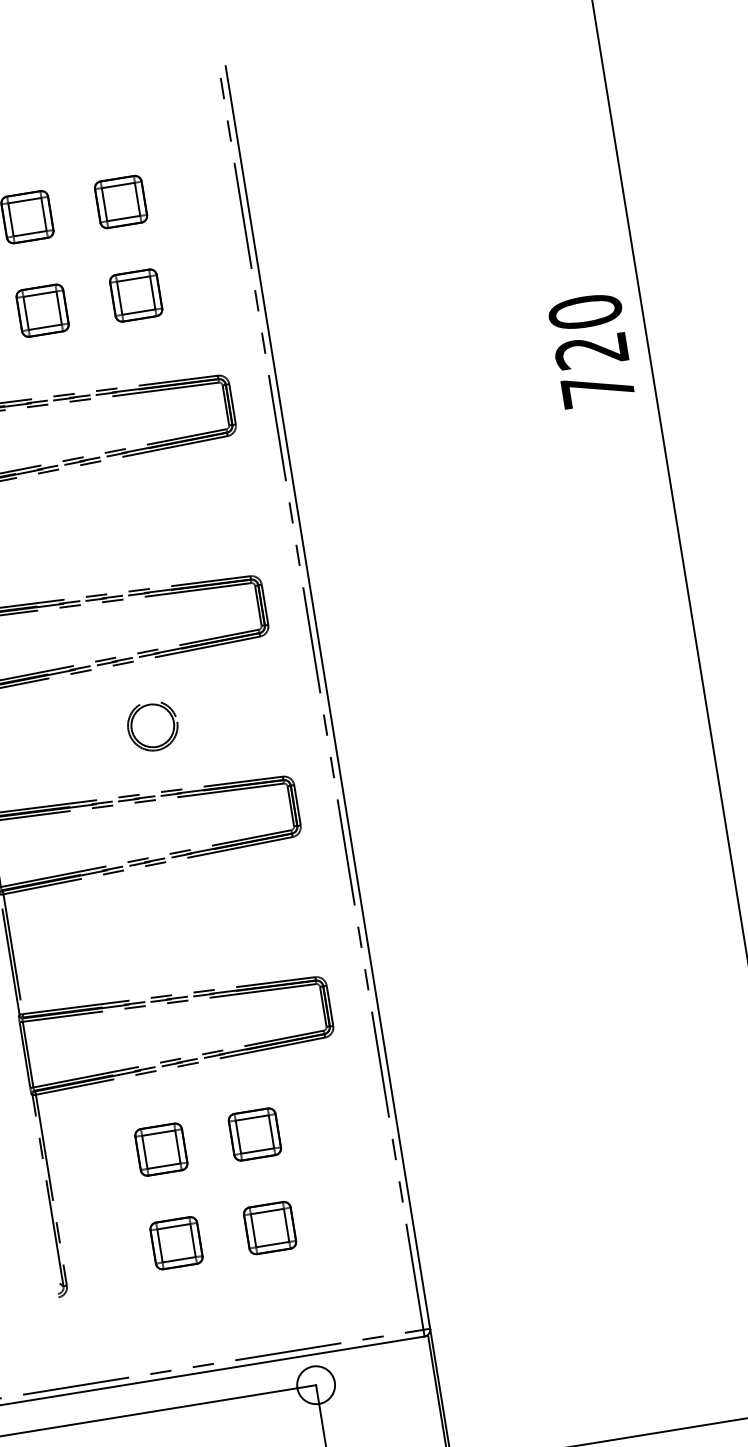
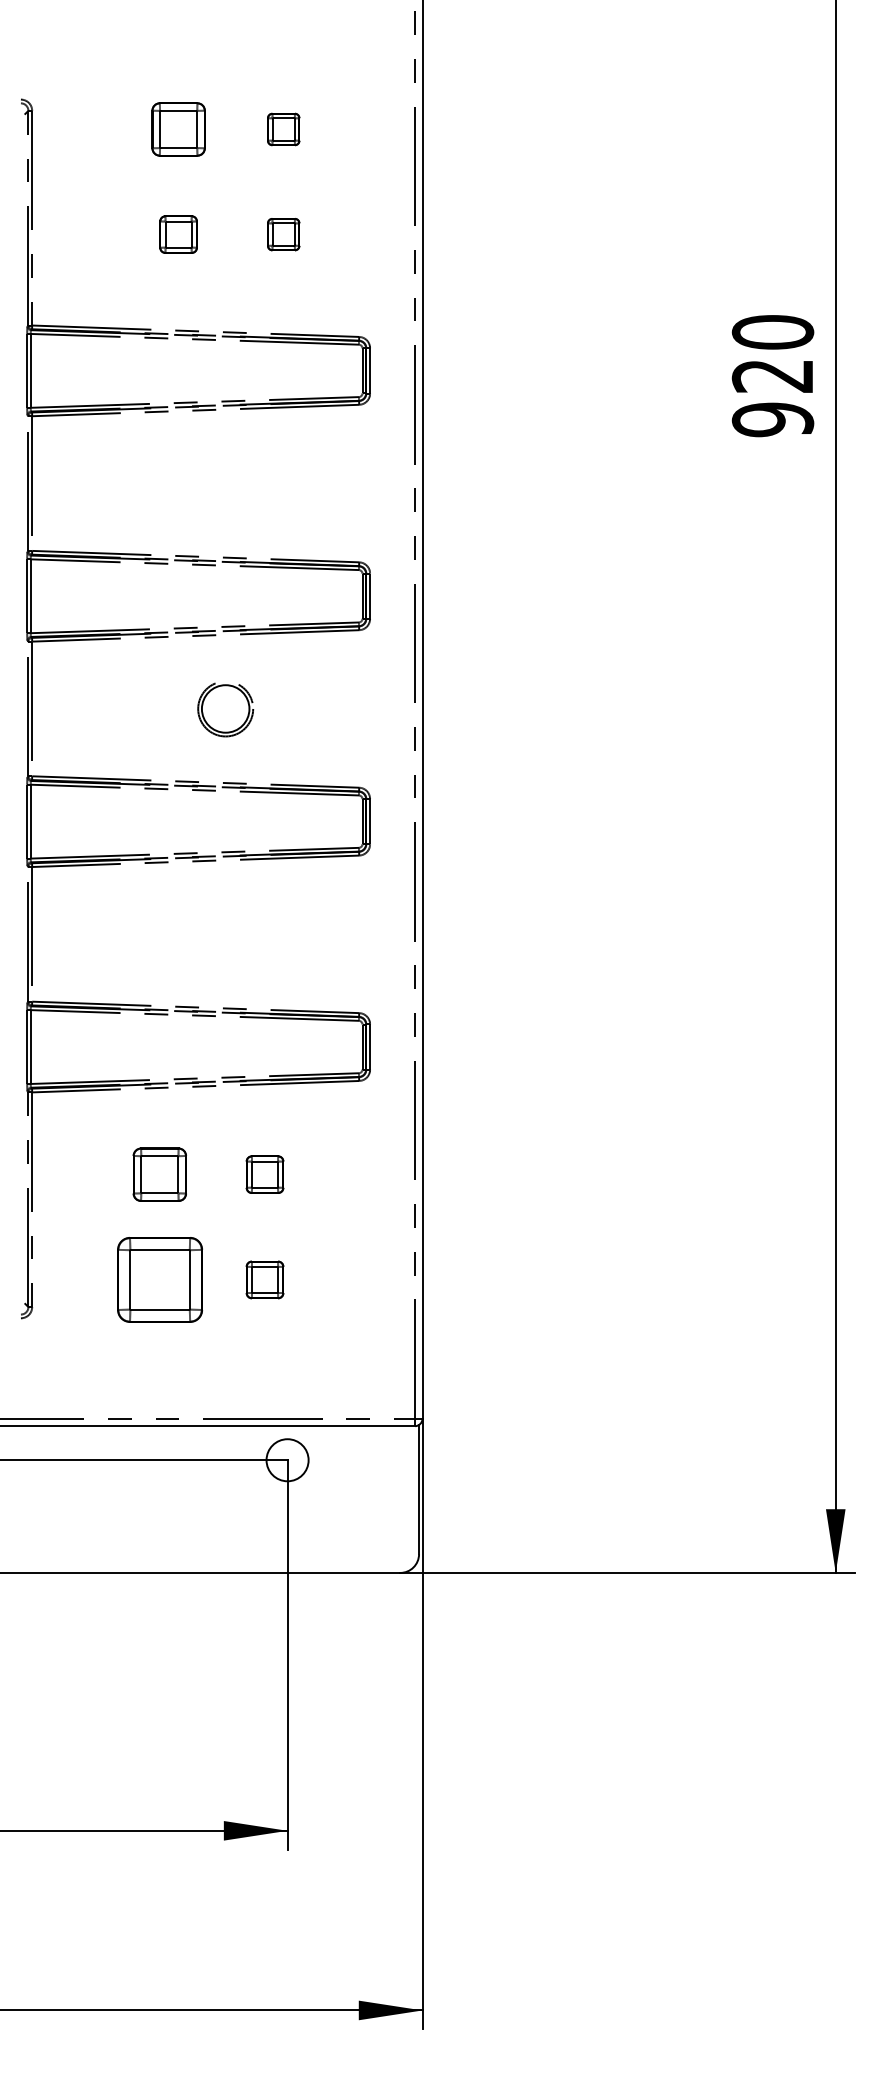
part: (120, 202) -> (283, 129), size x0.6
part: (135, 295) -> (283, 234), size x0.6
part: (42, 310) -> (178, 234), size x0.7
text: (597, 389) -> (772, 419), 720 -> 920
part: (254, 1134) -> (264, 1174), size x0.7
part: (269, 1227) -> (264, 1279), size x0.7
part: (176, 1242) -> (159, 1279), size x1.6

